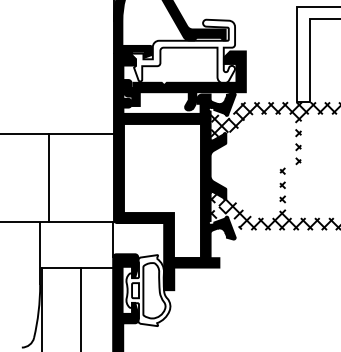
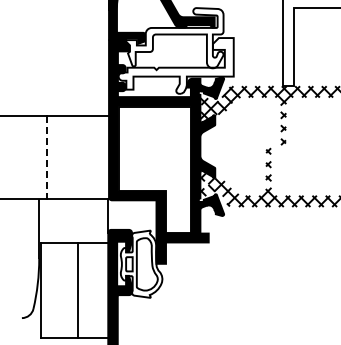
fill: (184, 80) -> (175, 65), removed
line: (48, 177) -> (47, 157), solid -> dashed

